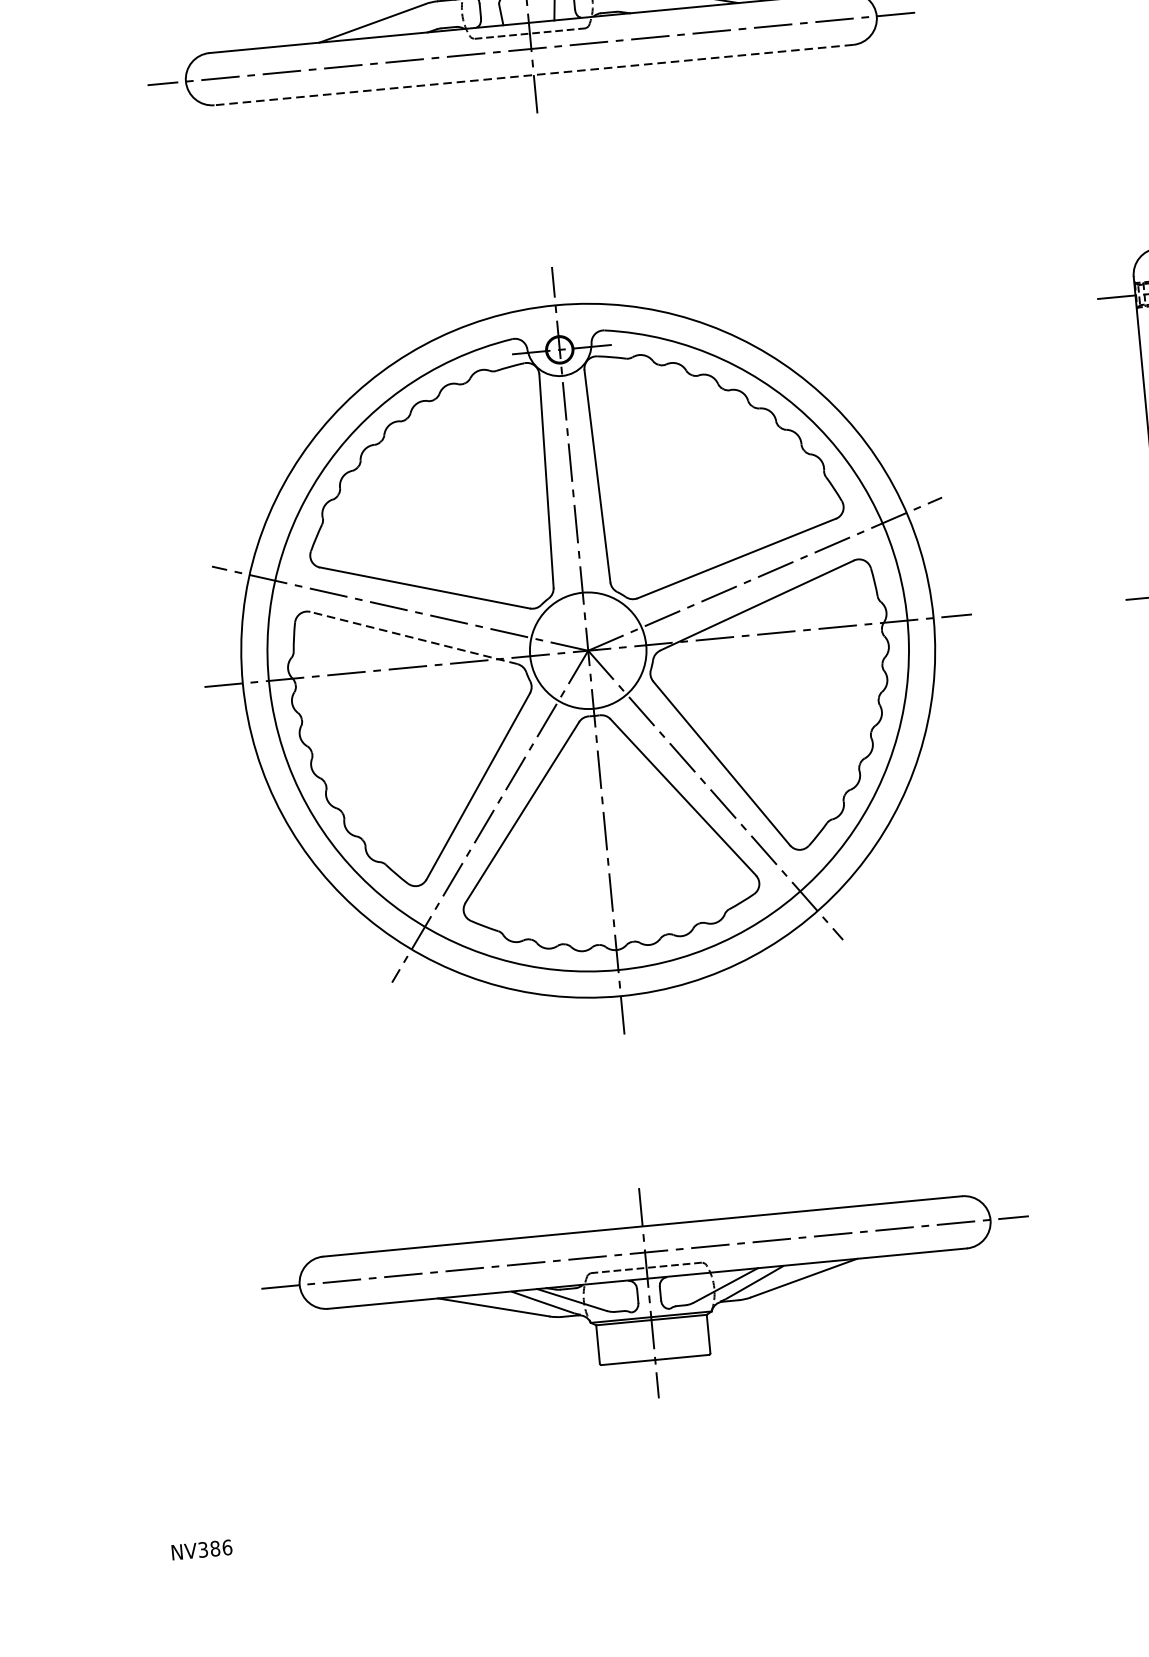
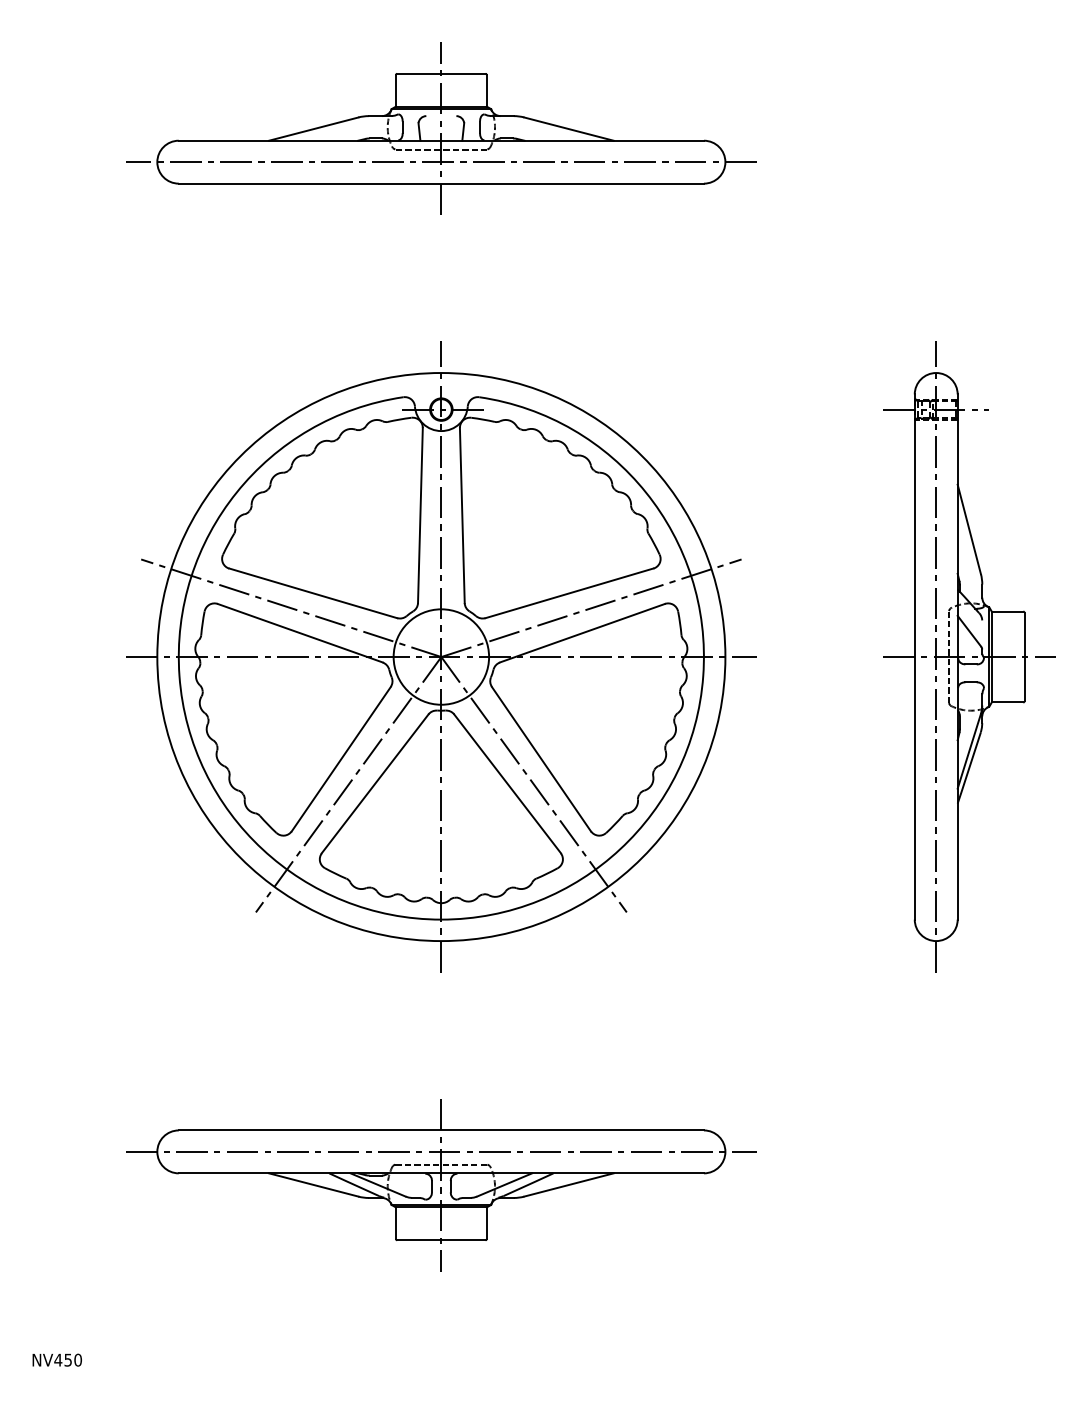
line: (533, 74) -> (441, 183), dashed -> solid
line: (413, 638) -> (299, 633), dashed -> solid
text: (215, 1547) -> (68, 1359), NV386 -> NV450

